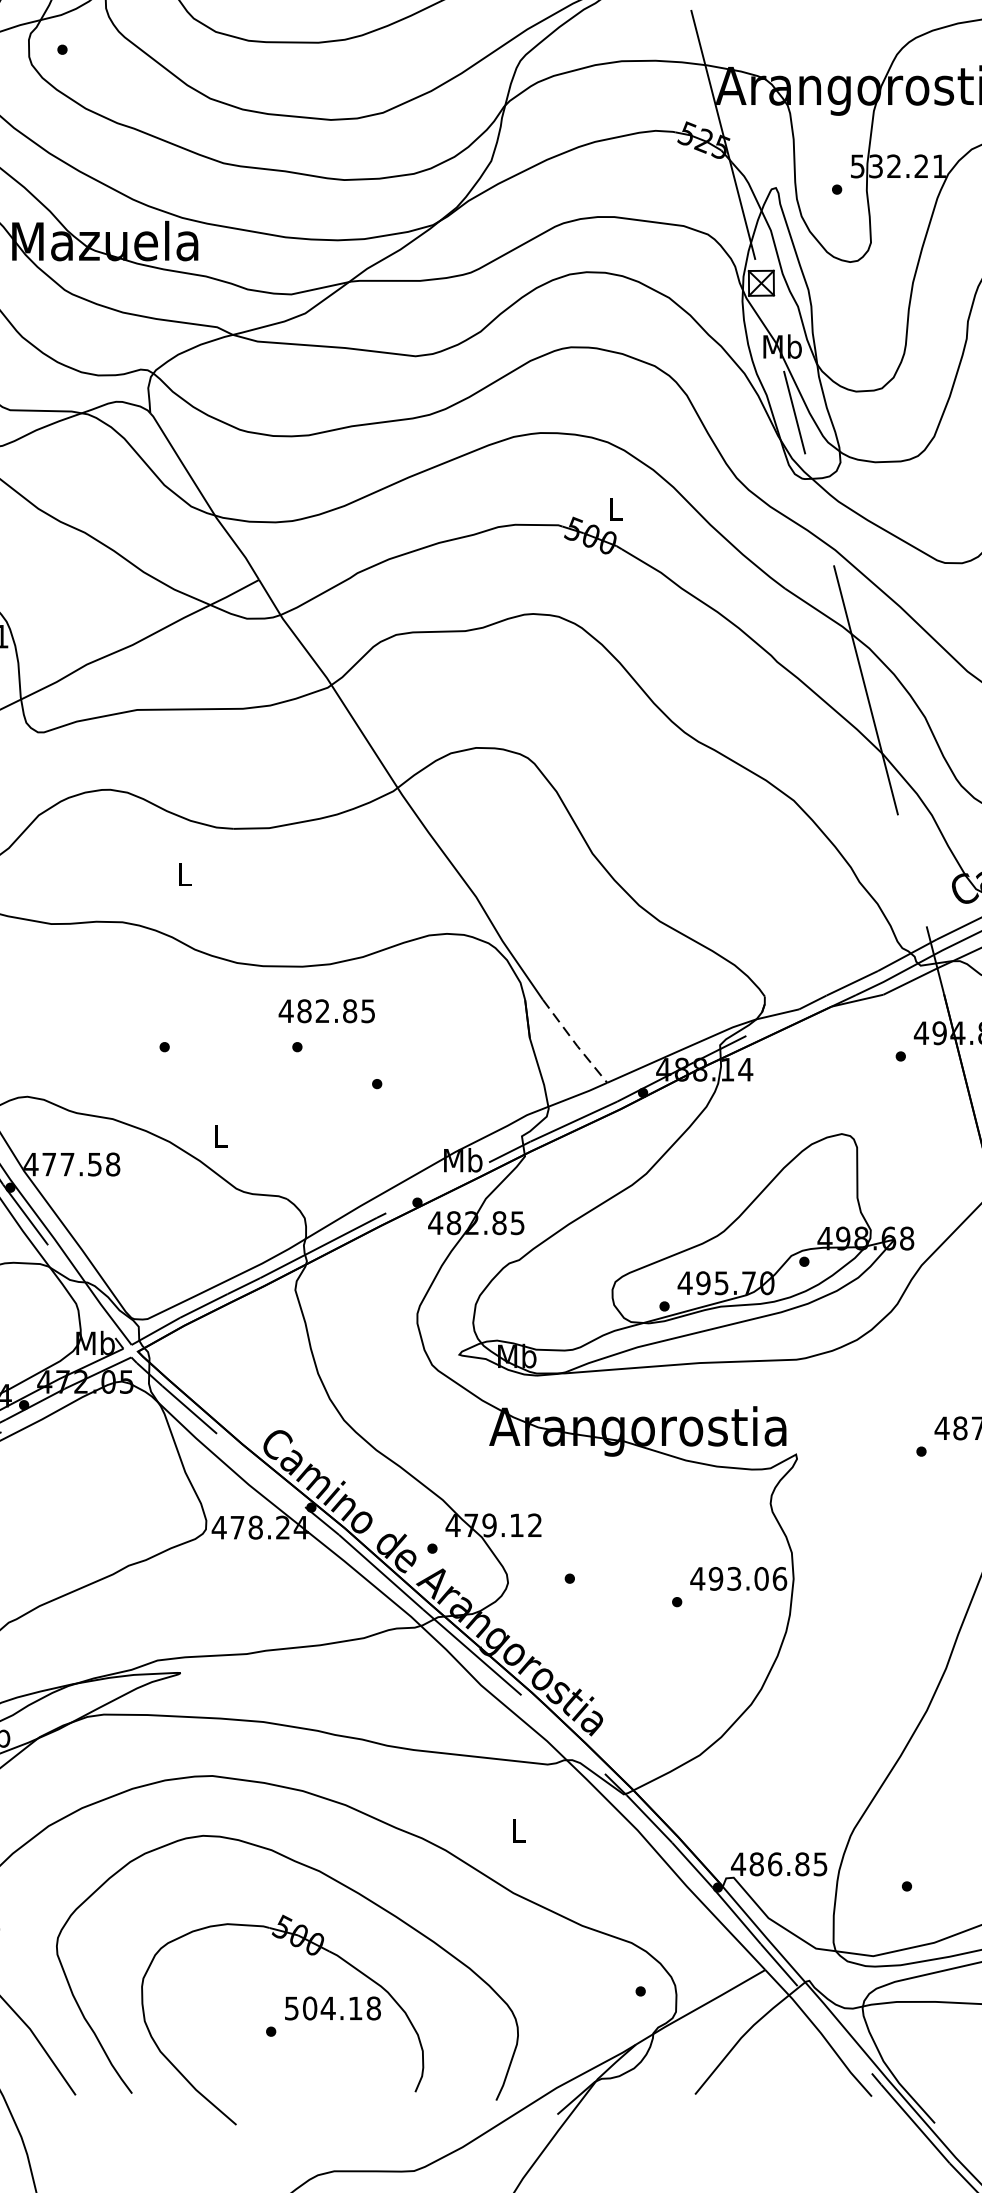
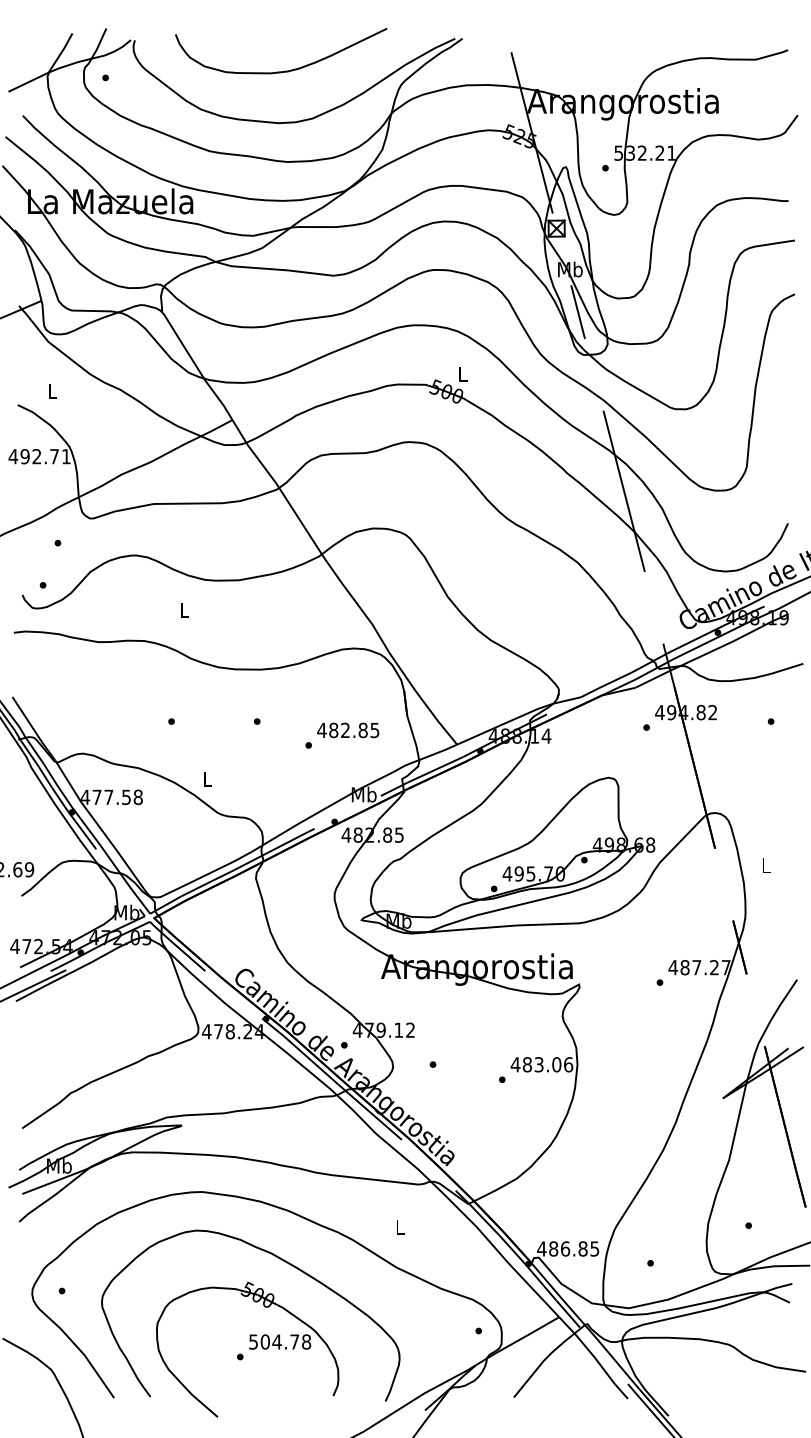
text: (327, 1011) -> (348, 730), moved
line: (575, 1042) -> (436, 718), dashed -> solid
text: (714, 1578) -> (526, 1064), 493.06 -> 483.06
text: (355, 2007) -> (294, 1341), 504.18 -> 504.78

